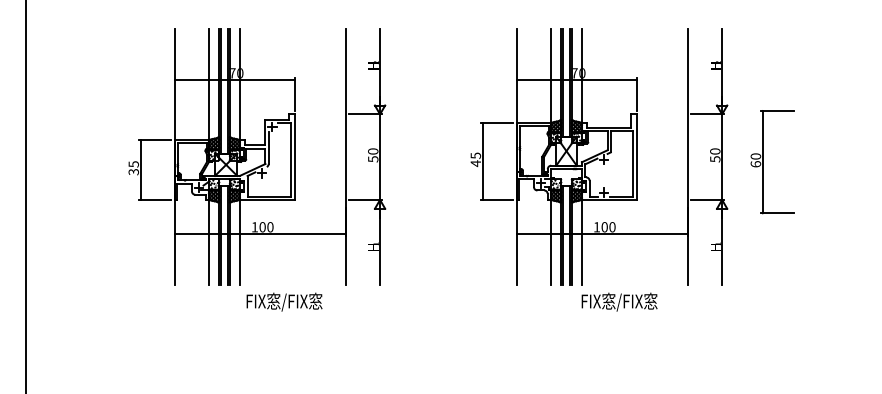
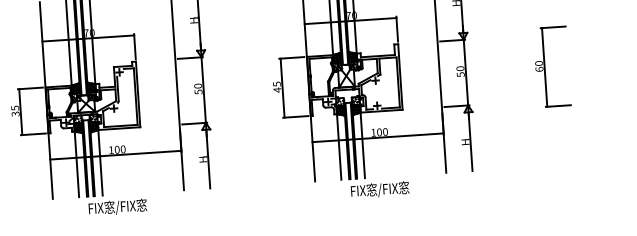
part: (763, 162) -> (545, 67), moved
text: (284, 301) -> (117, 206), moved
text: (619, 301) -> (380, 189), moved

